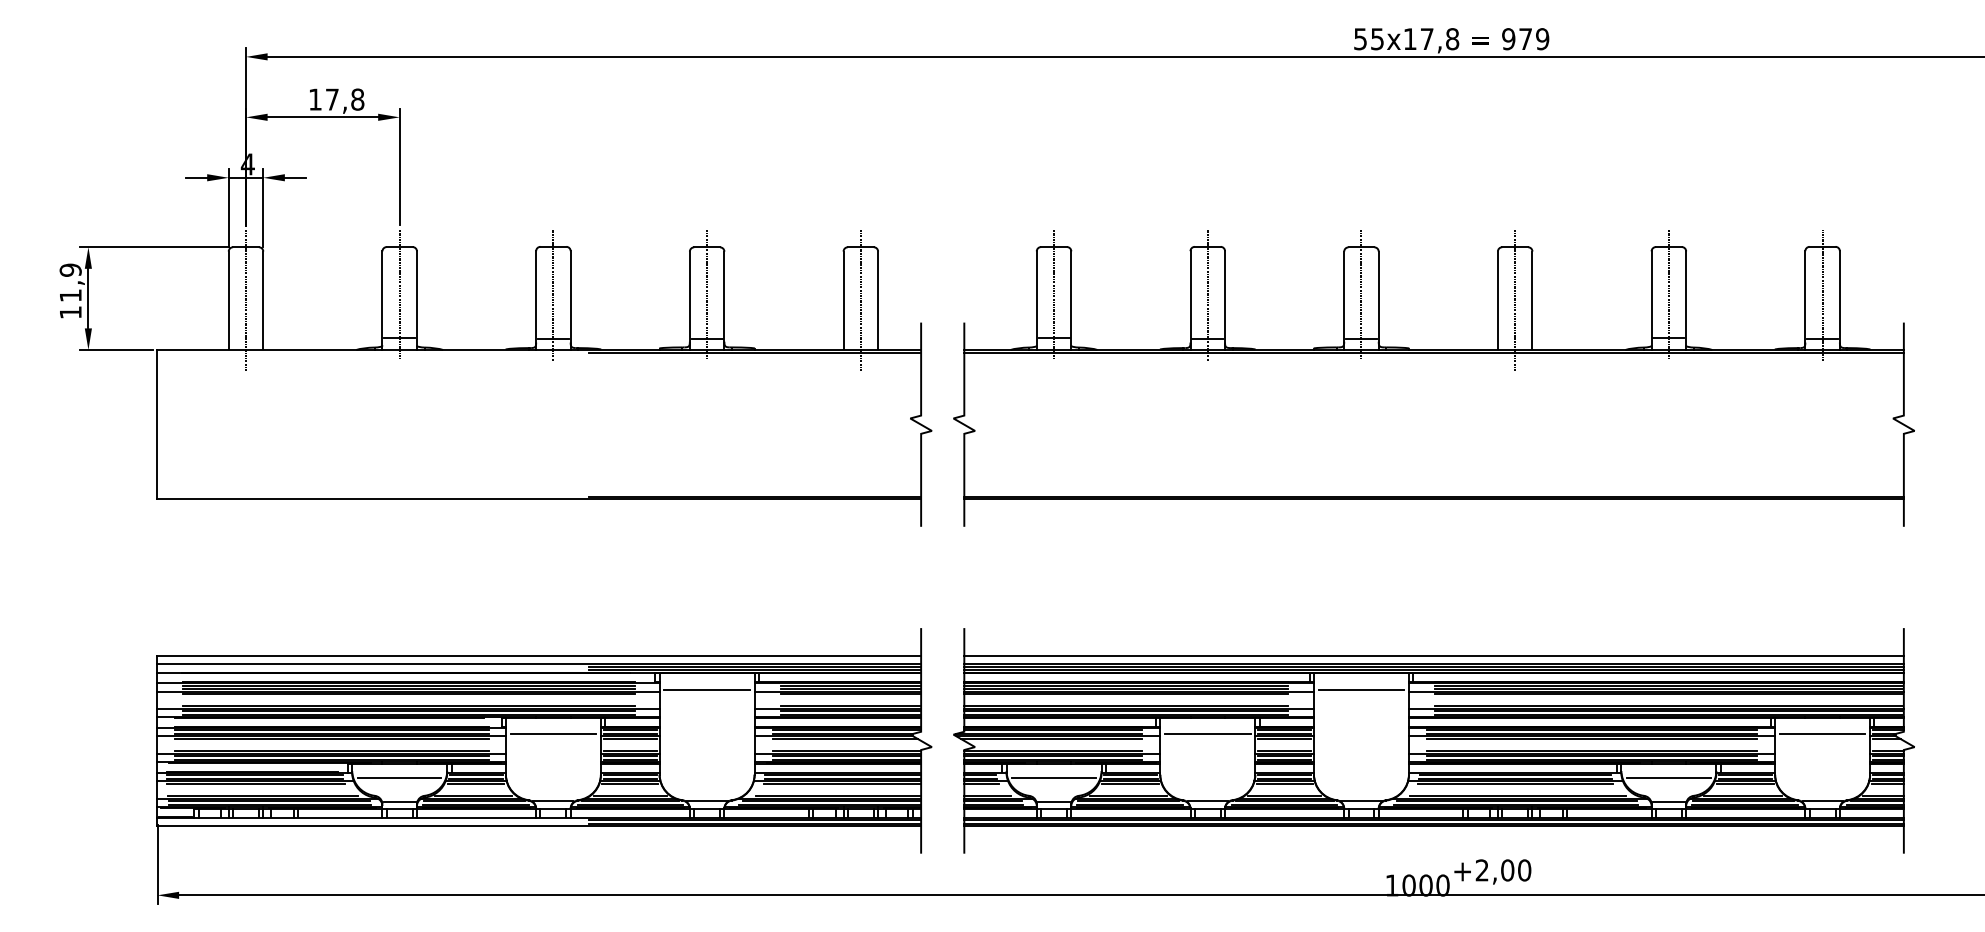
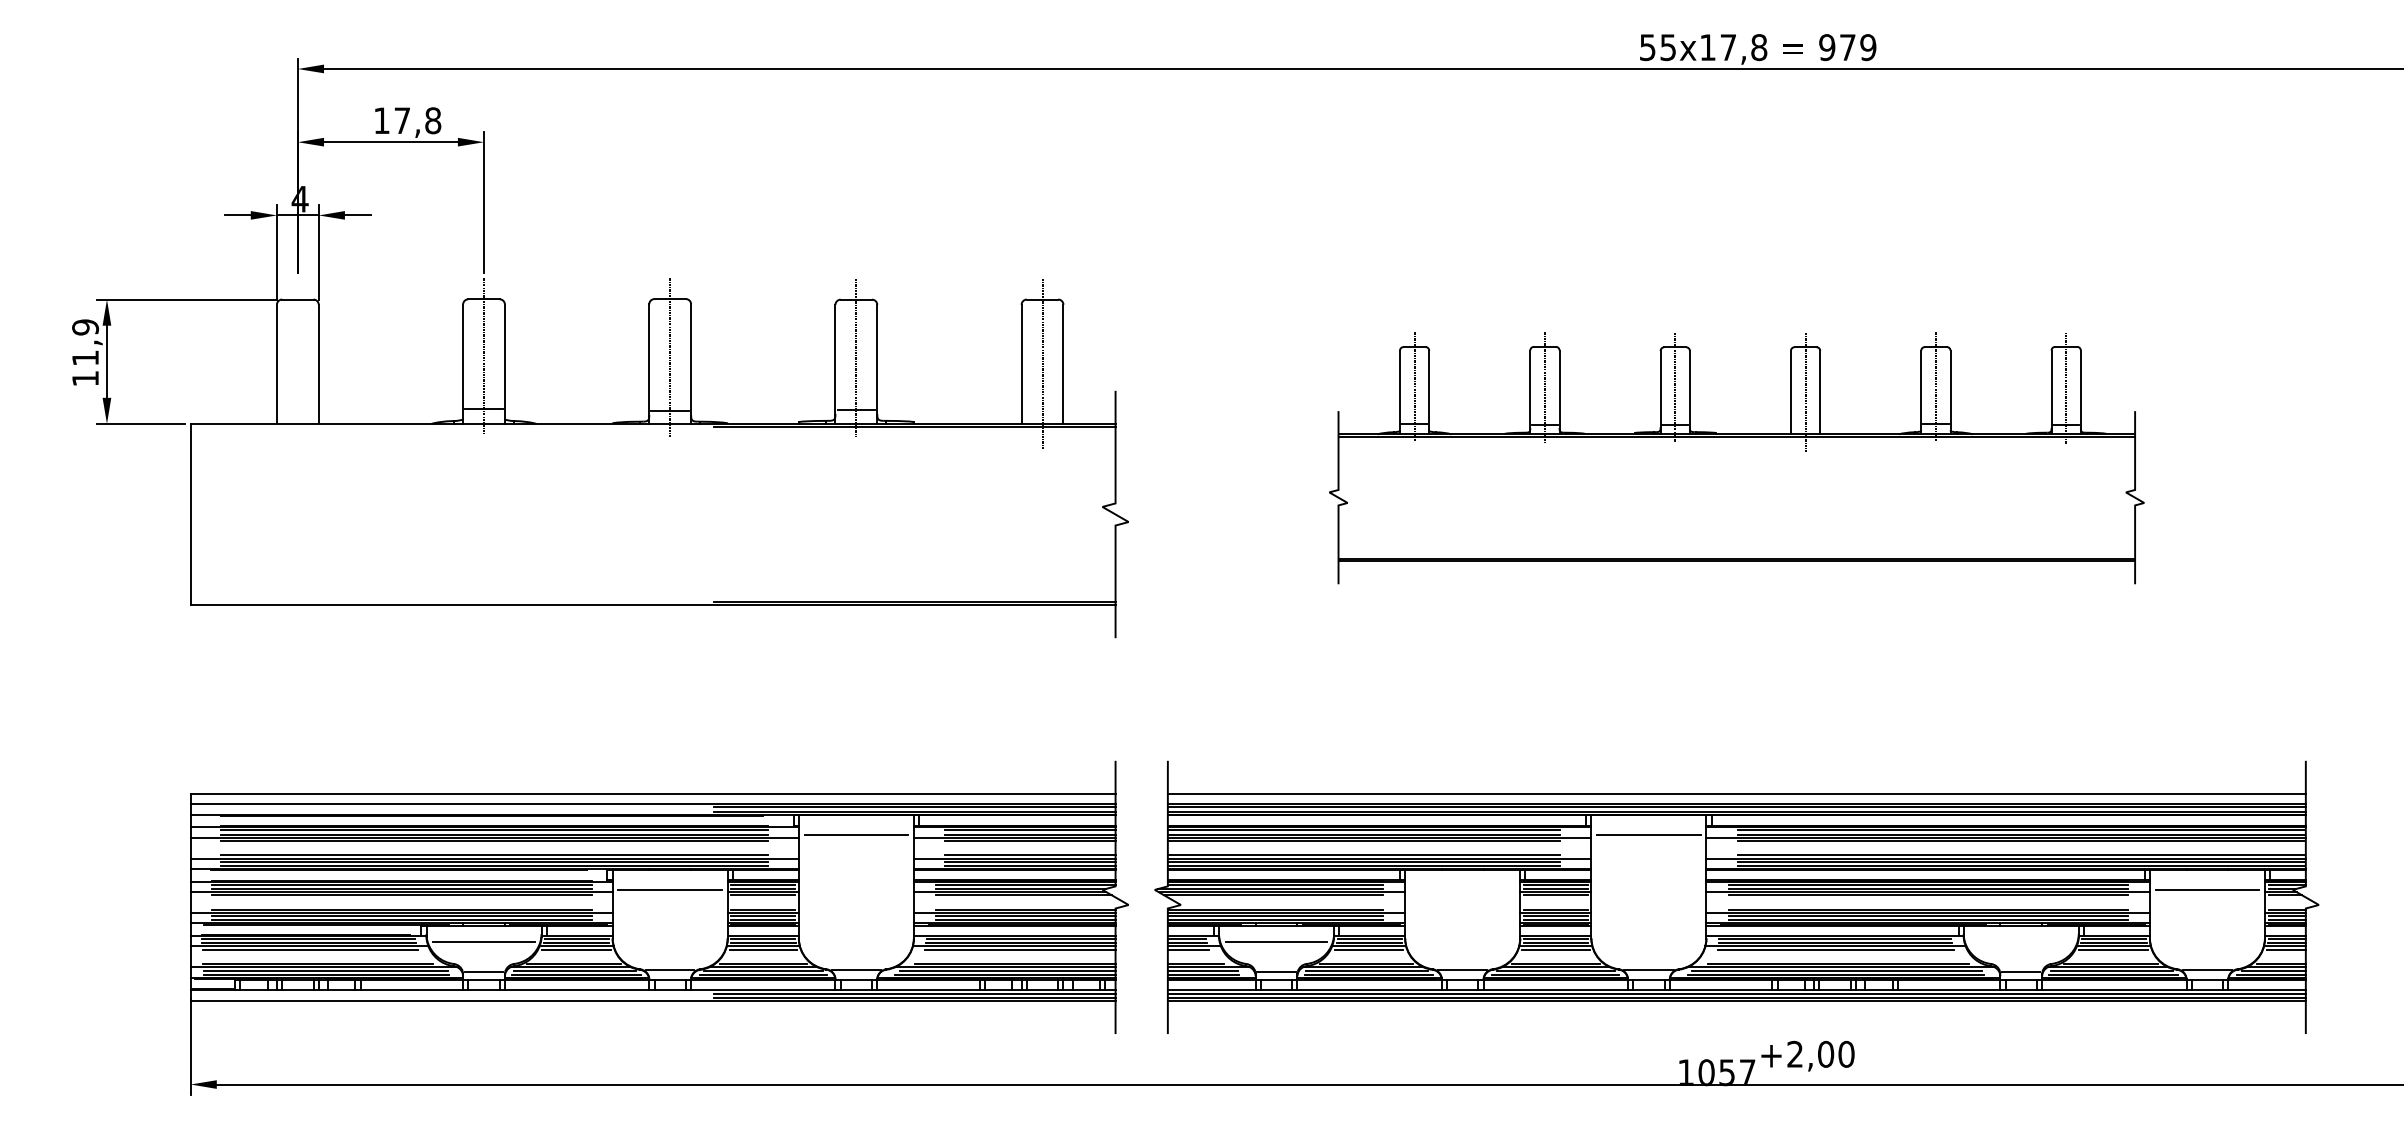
line: (246, 300) -> (298, 364), removed
part: (1433, 378) -> (1736, 458), size x0.7
line: (1207, 734) -> (1462, 889), removed
line: (1668, 778) -> (2020, 943), removed
text: (1434, 885) -> (1737, 1072), 1000 -> 1057

